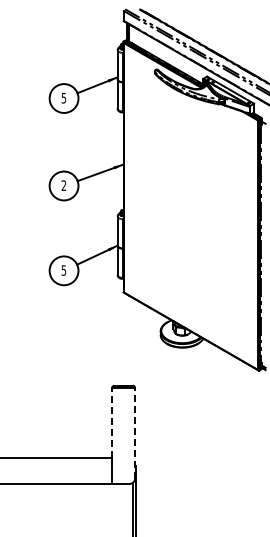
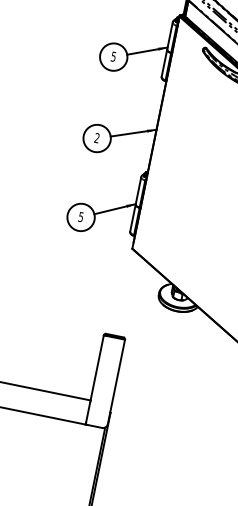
line: (112, 422) -> (97, 367), dashed -> solid
line: (135, 433) -> (116, 382), dashed -> solid

